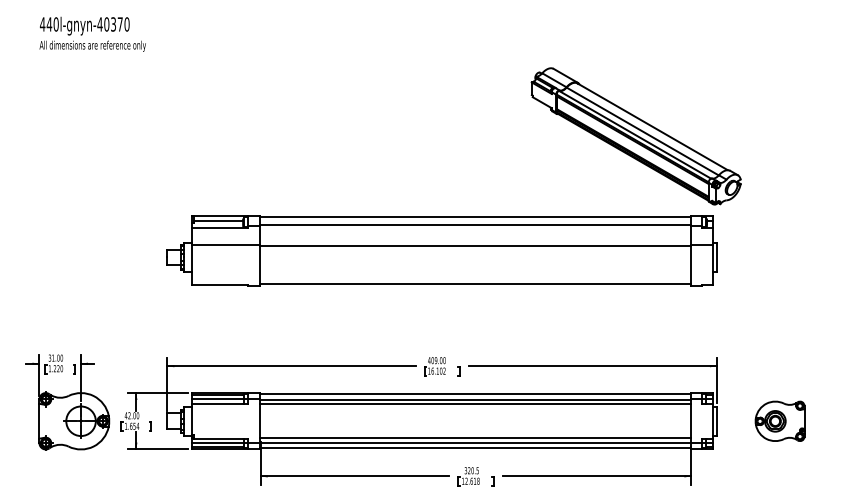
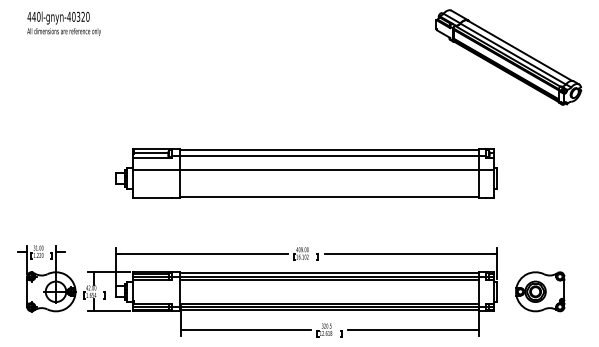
text: (119, 23) -> (82, 16), 440l-gnyn-40370 -> 440l-gnyn-40320
part: (636, 136) -> (508, 57), moved
part: (780, 420) -> (540, 291), size x1.43

